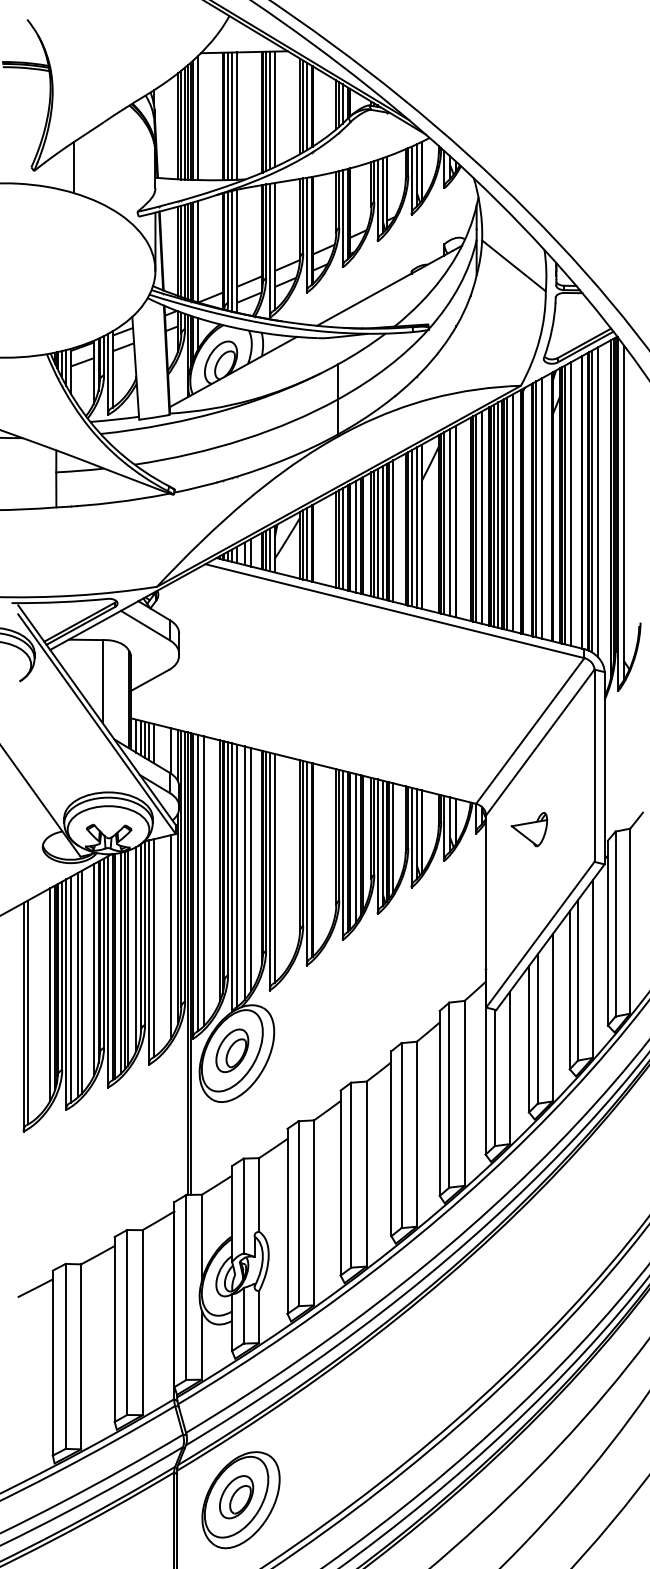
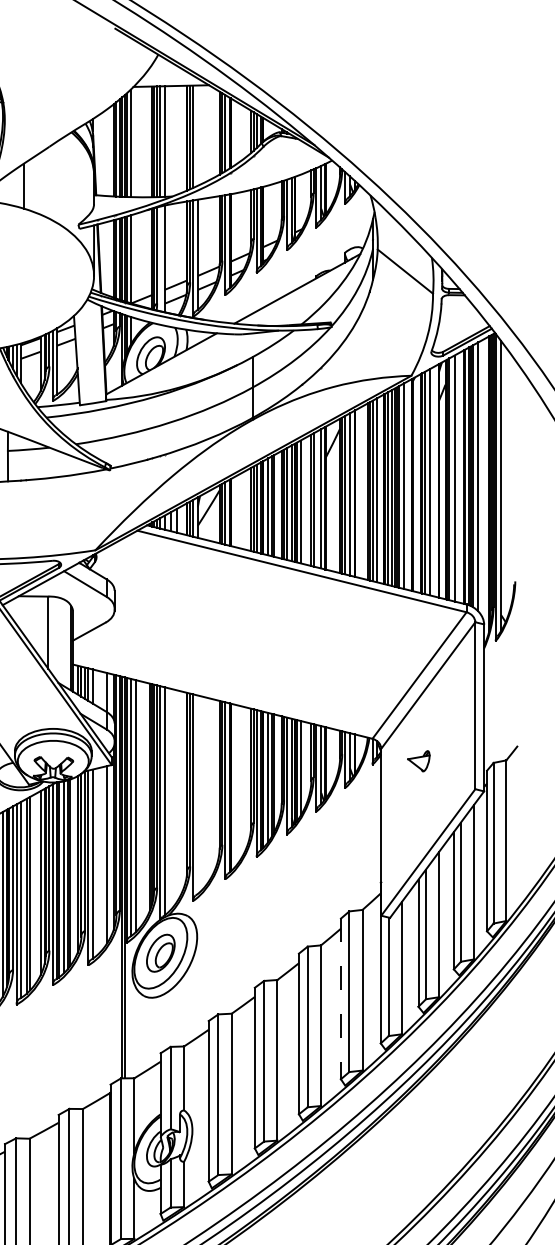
line: (274, 109) -> (197, 135), removed
line: (231, 250) -> (160, 258), removed
line: (411, 528) -> (316, 499), removed
part: (529, 829) -> (418, 761), size x0.7
line: (274, 868) -> (197, 794), removed
line: (251, 869) -> (177, 795), removed
line: (244, 873) -> (171, 799), removed
line: (439, 1103) -> (340, 999), solid -> dashed

